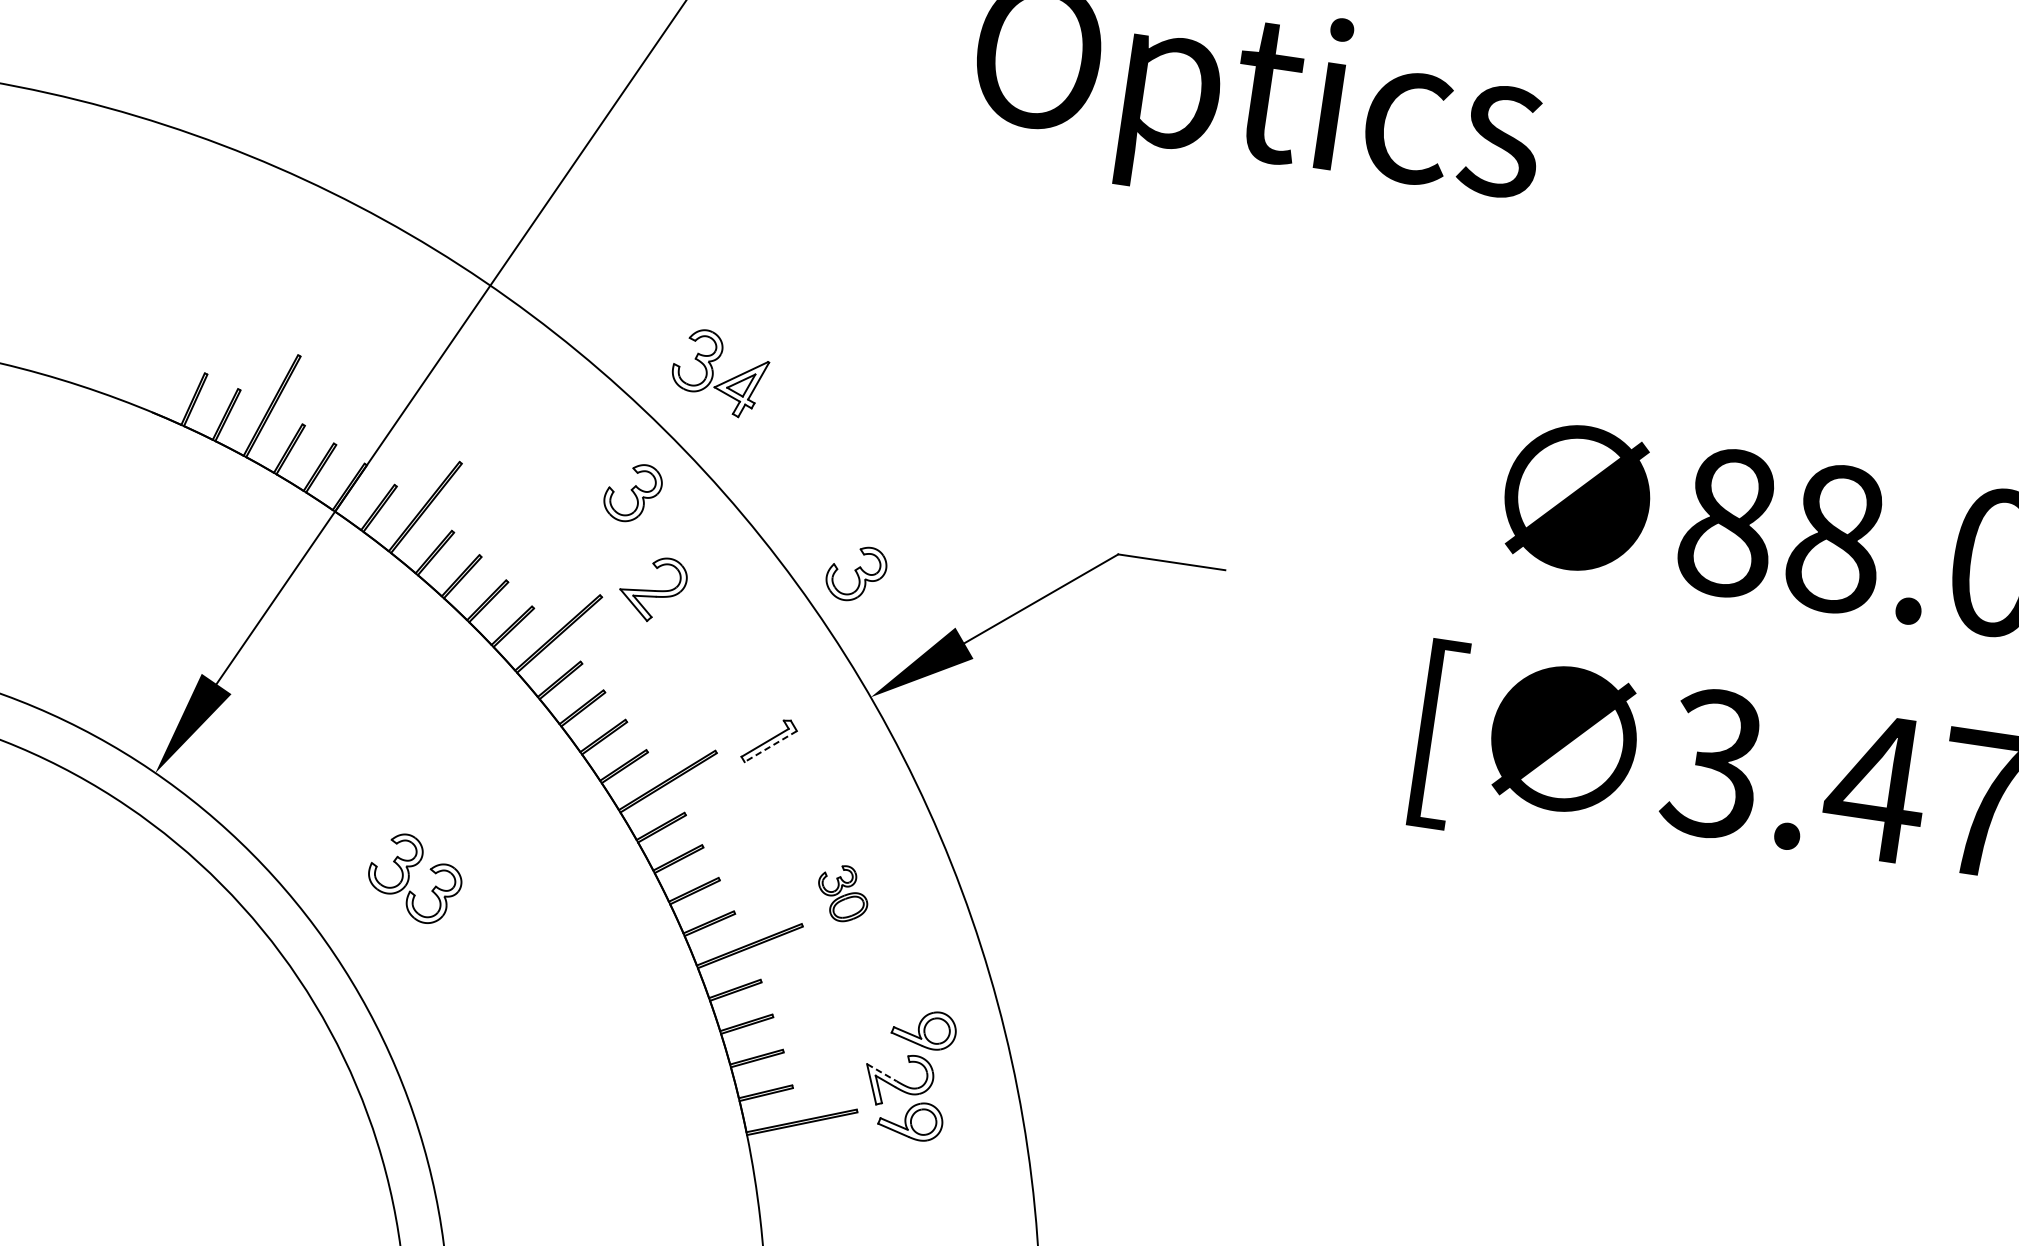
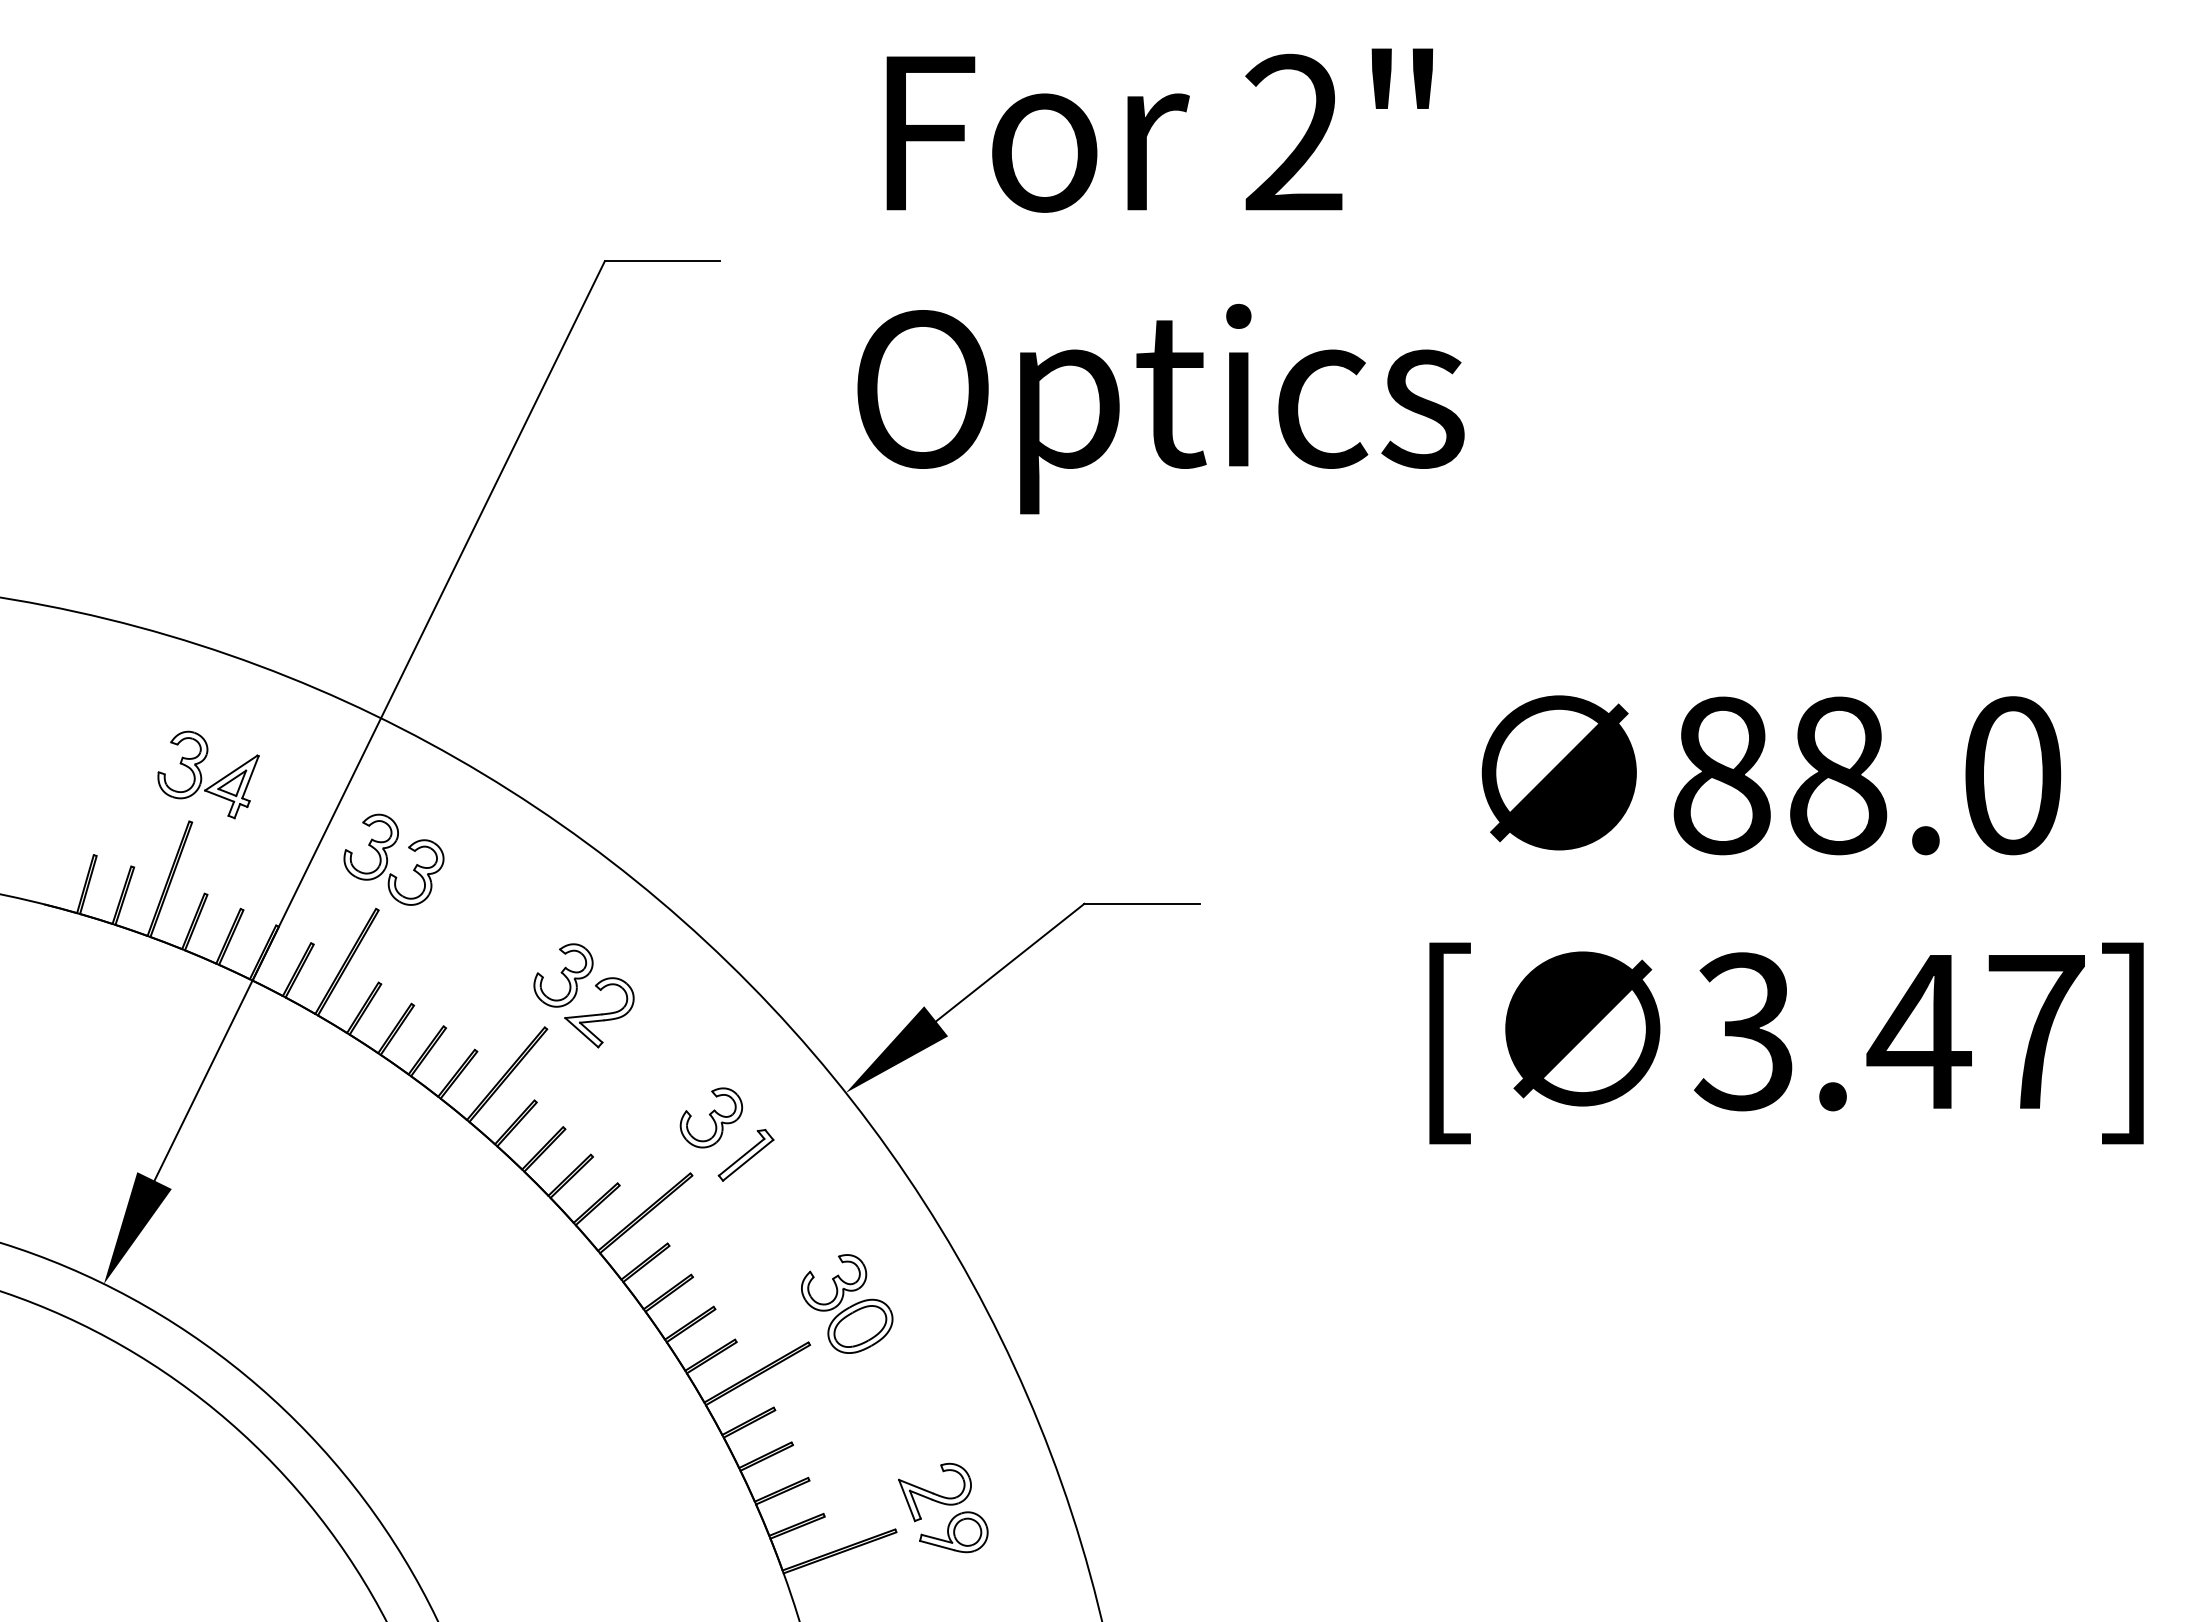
part: (713, 374) -> (202, 777), moved
part: (632, 492) -> (563, 975), moved
part: (856, 573) -> (711, 1117), moved
line: (770, 746) -> (747, 1160), dashed -> solid
part: (414, 878) -> (393, 859), moved
part: (843, 893) -> (847, 1303), size x1.67
part: (923, 1029) -> (953, 1434), removed
line: (882, 1072) -> (916, 1486), dashed -> solid

